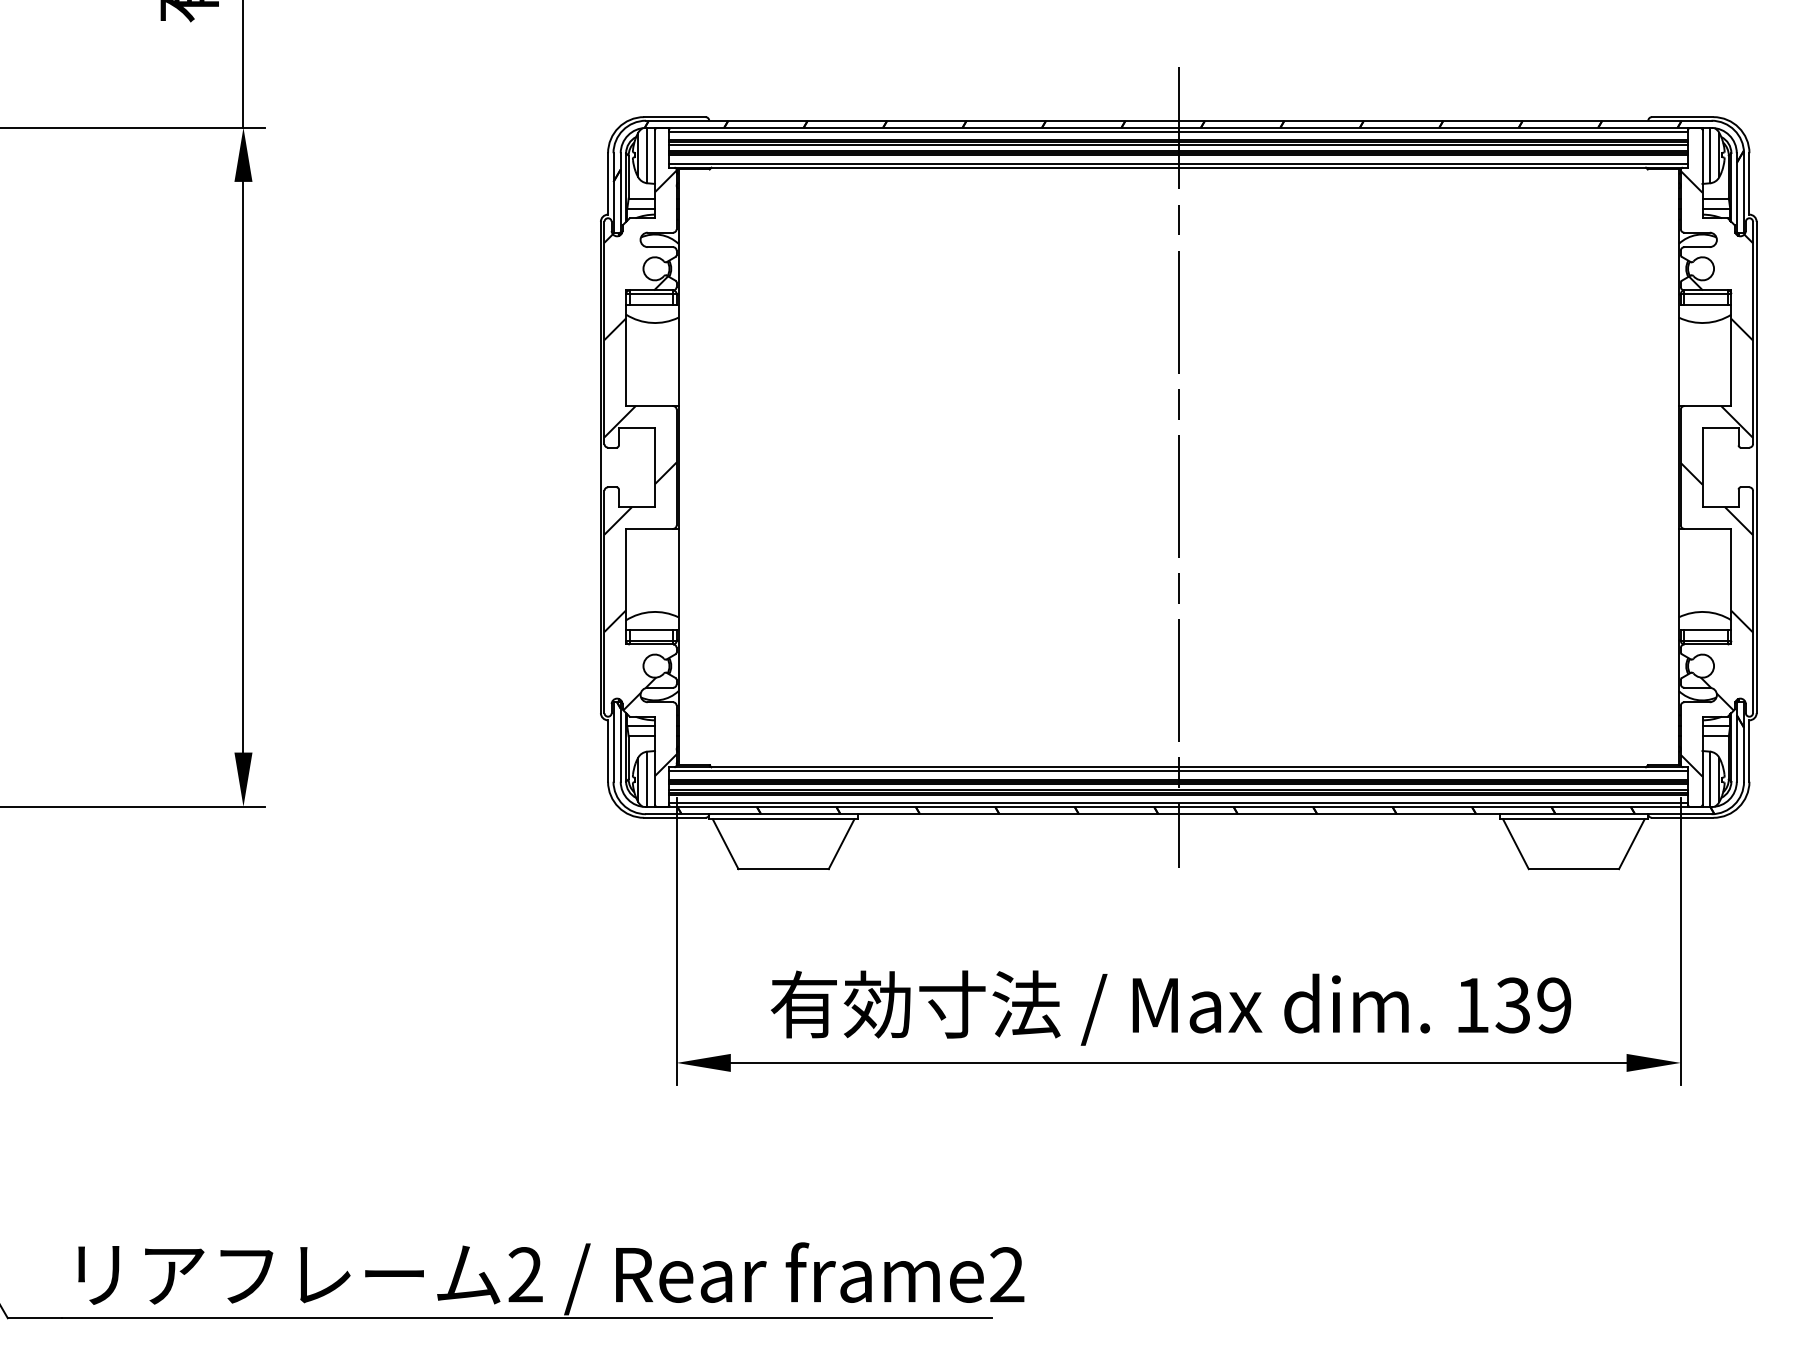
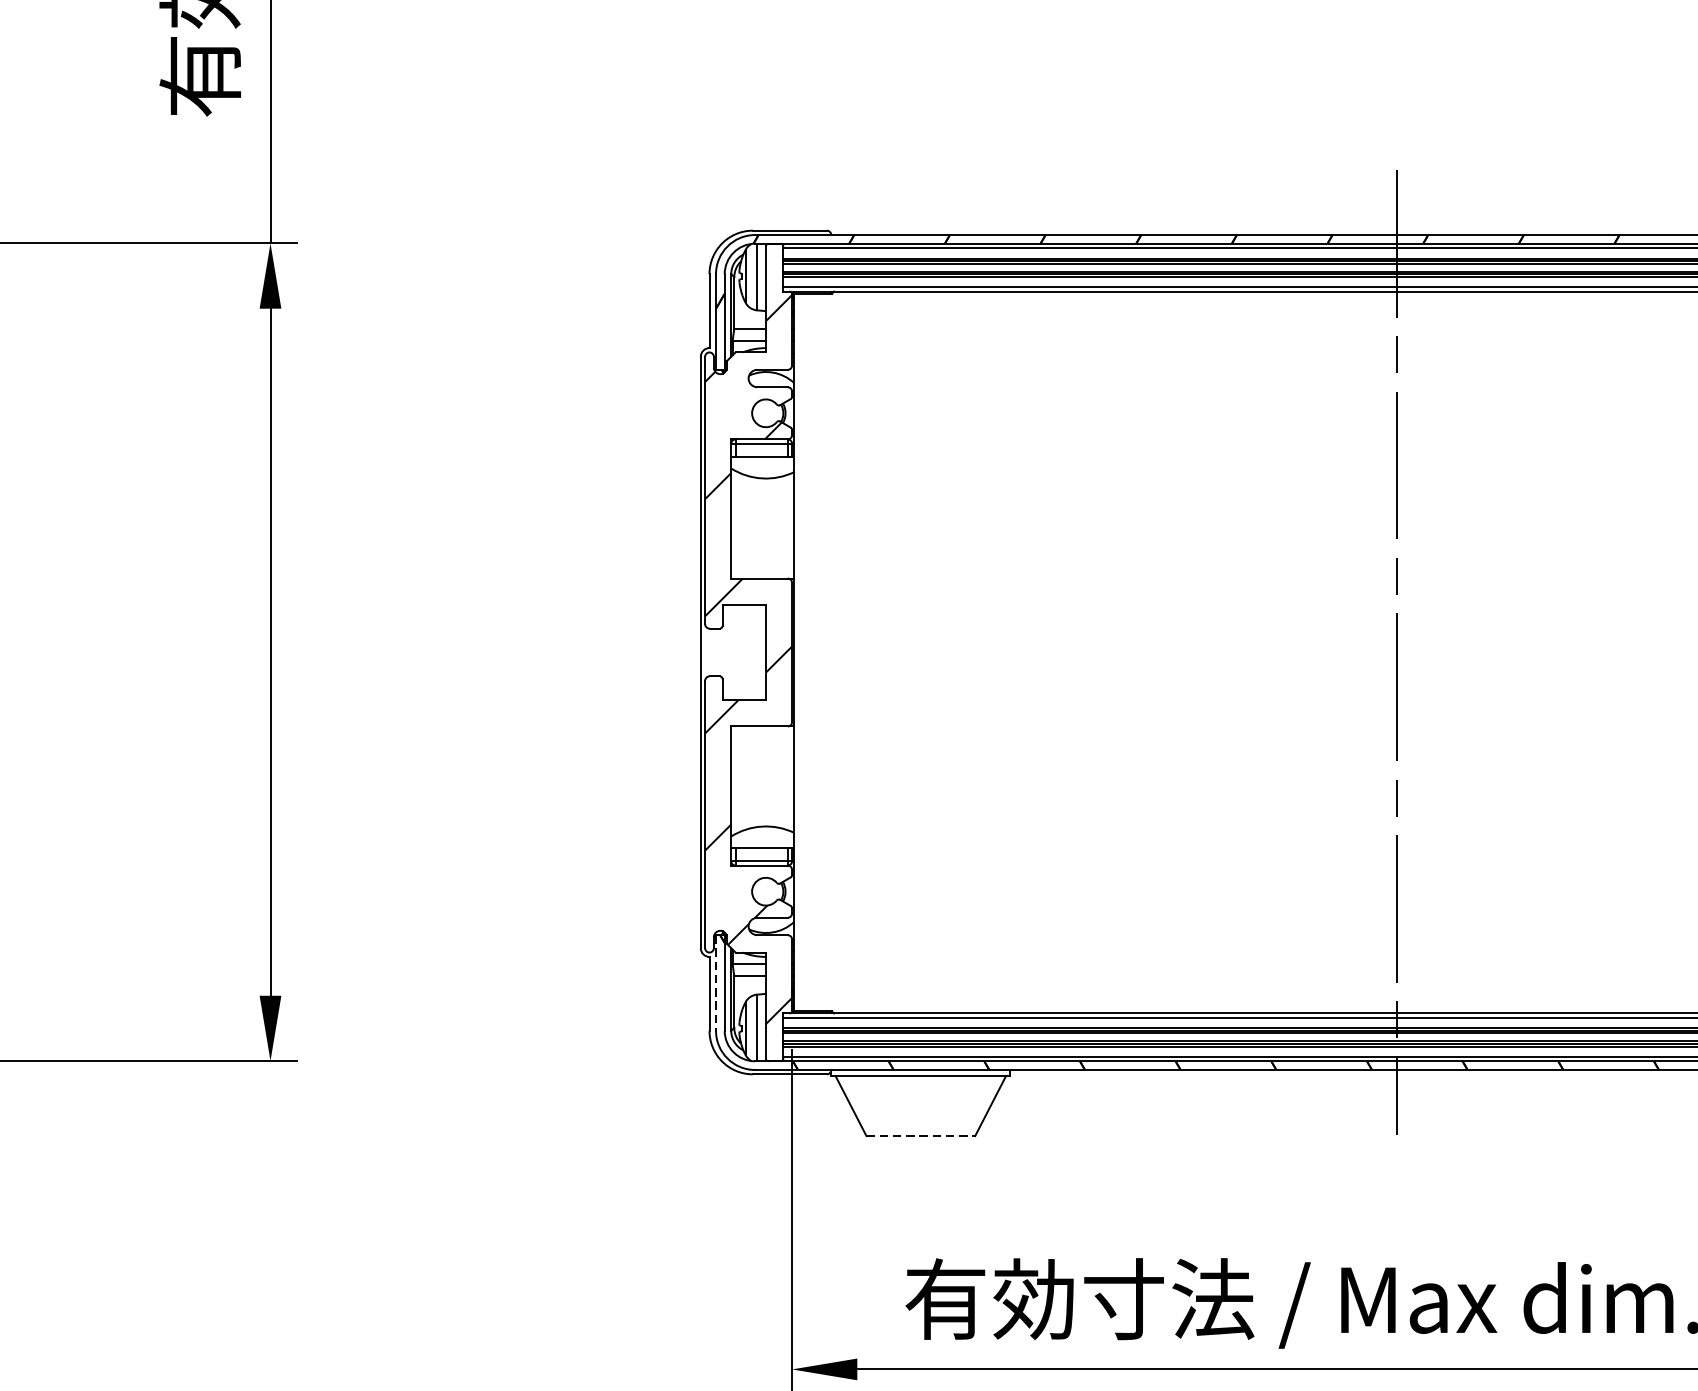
line: (613, 741) -> (716, 982), solid -> dashed
line: (784, 869) -> (921, 1136), solid -> dashed

